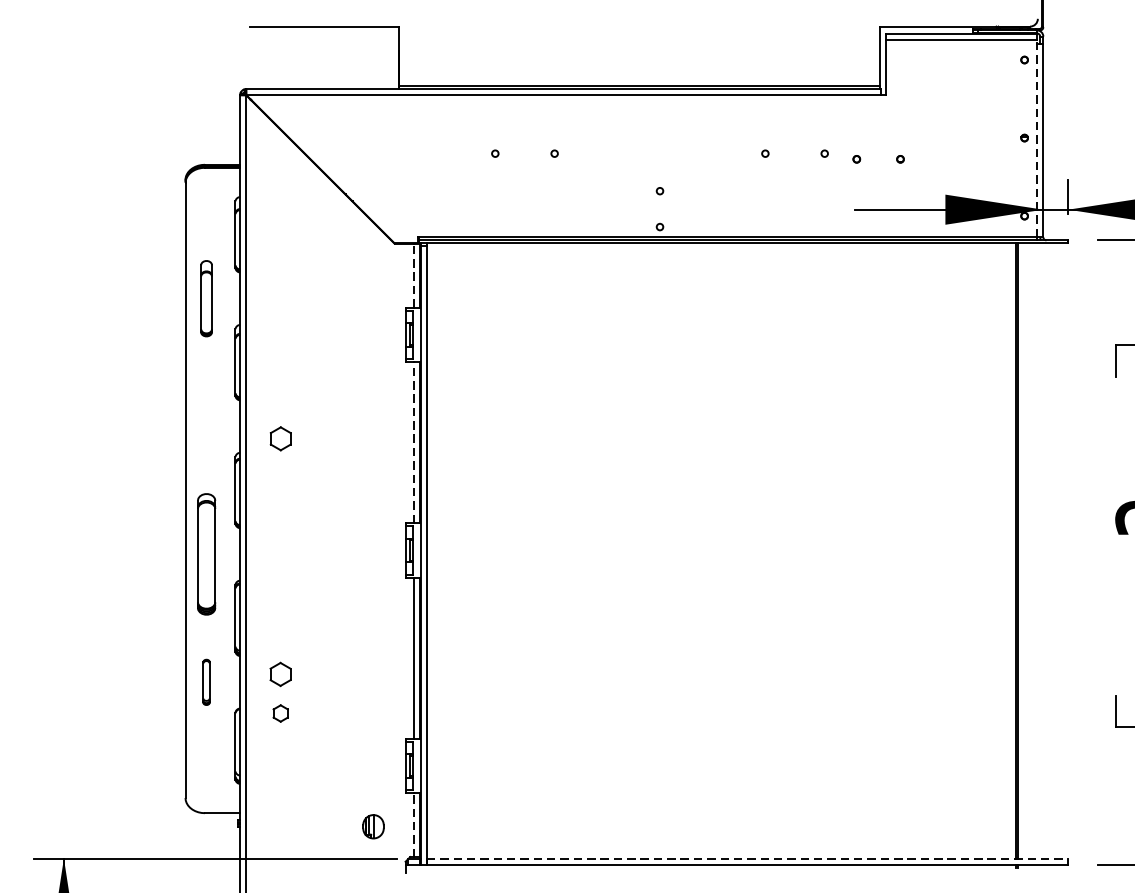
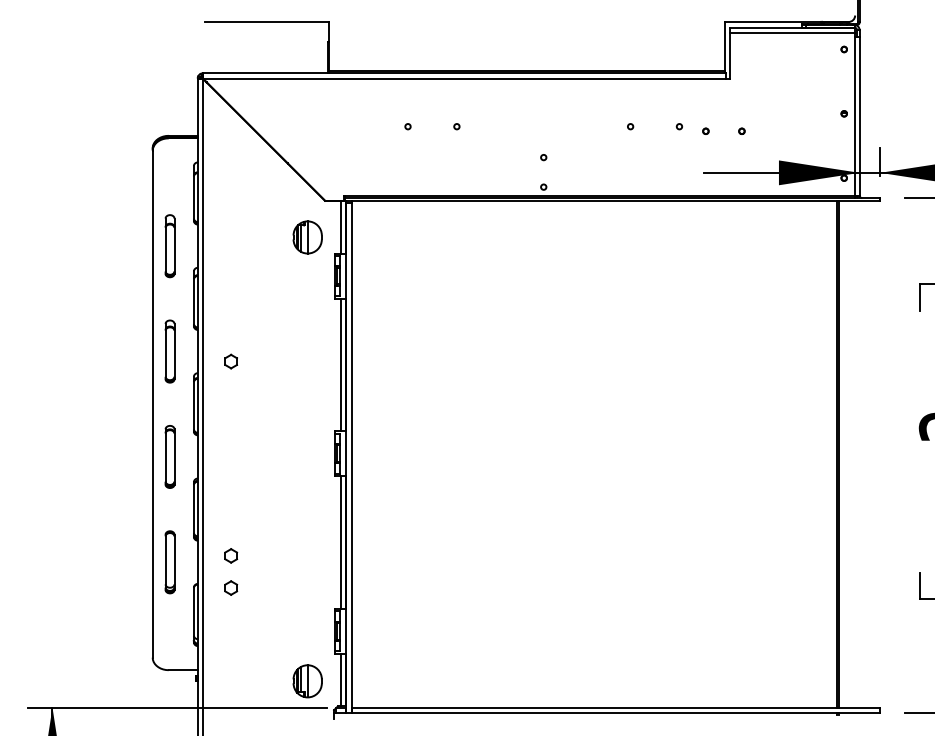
line: (1037, 137) -> (854, 113), dashed -> solid
line: (414, 274) -> (341, 226), dashed -> solid
part: (373, 288) -> (307, 237), added
part: (205, 426) -> (169, 351), added
part: (279, 438) -> (230, 361), size x0.71
line: (414, 442) -> (341, 364), dashed -> solid
part: (205, 553) -> (169, 456), size x0.62
part: (281, 674) -> (231, 555), size x0.71
part: (205, 682) -> (169, 562), size x1.67
line: (414, 824) -> (341, 679), dashed -> solid
part: (373, 826) -> (307, 681), size x1.67
line: (748, 858) -> (616, 707), dashed -> solid

